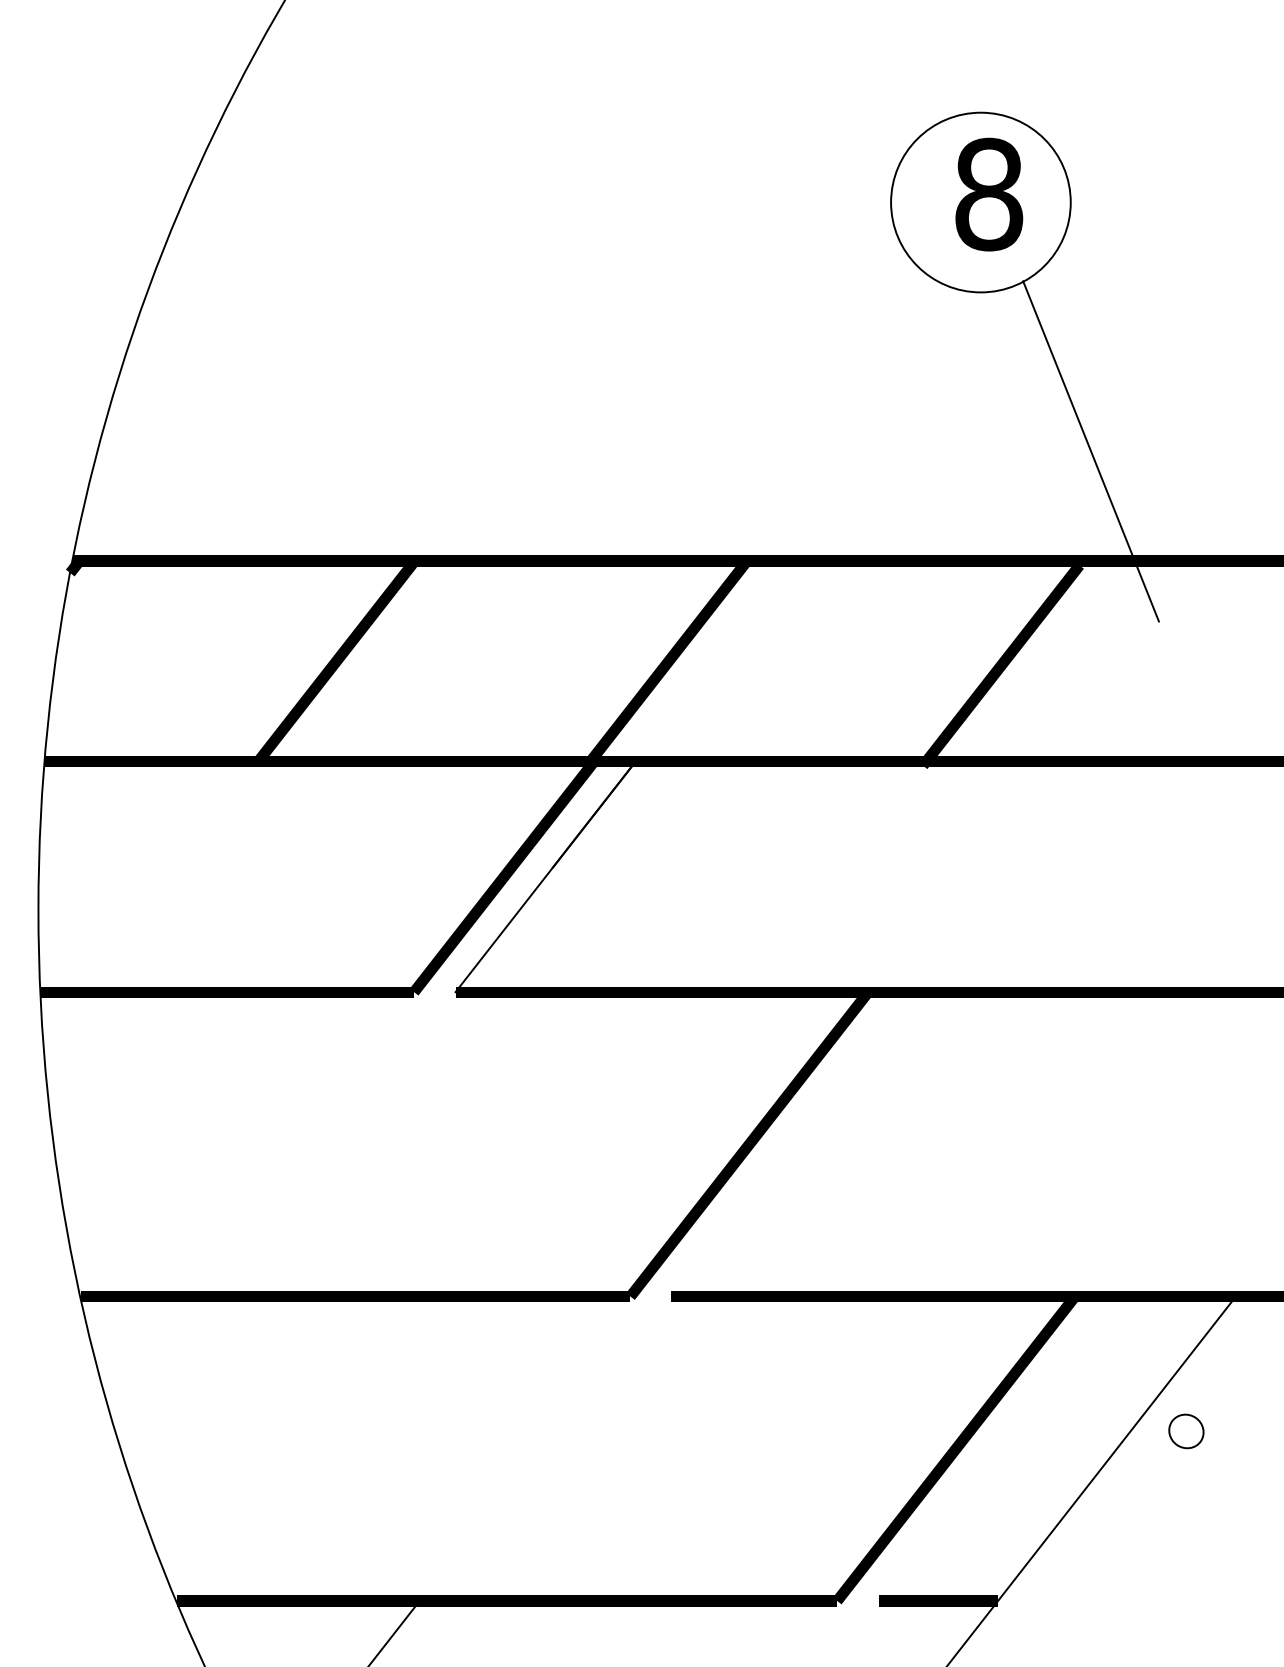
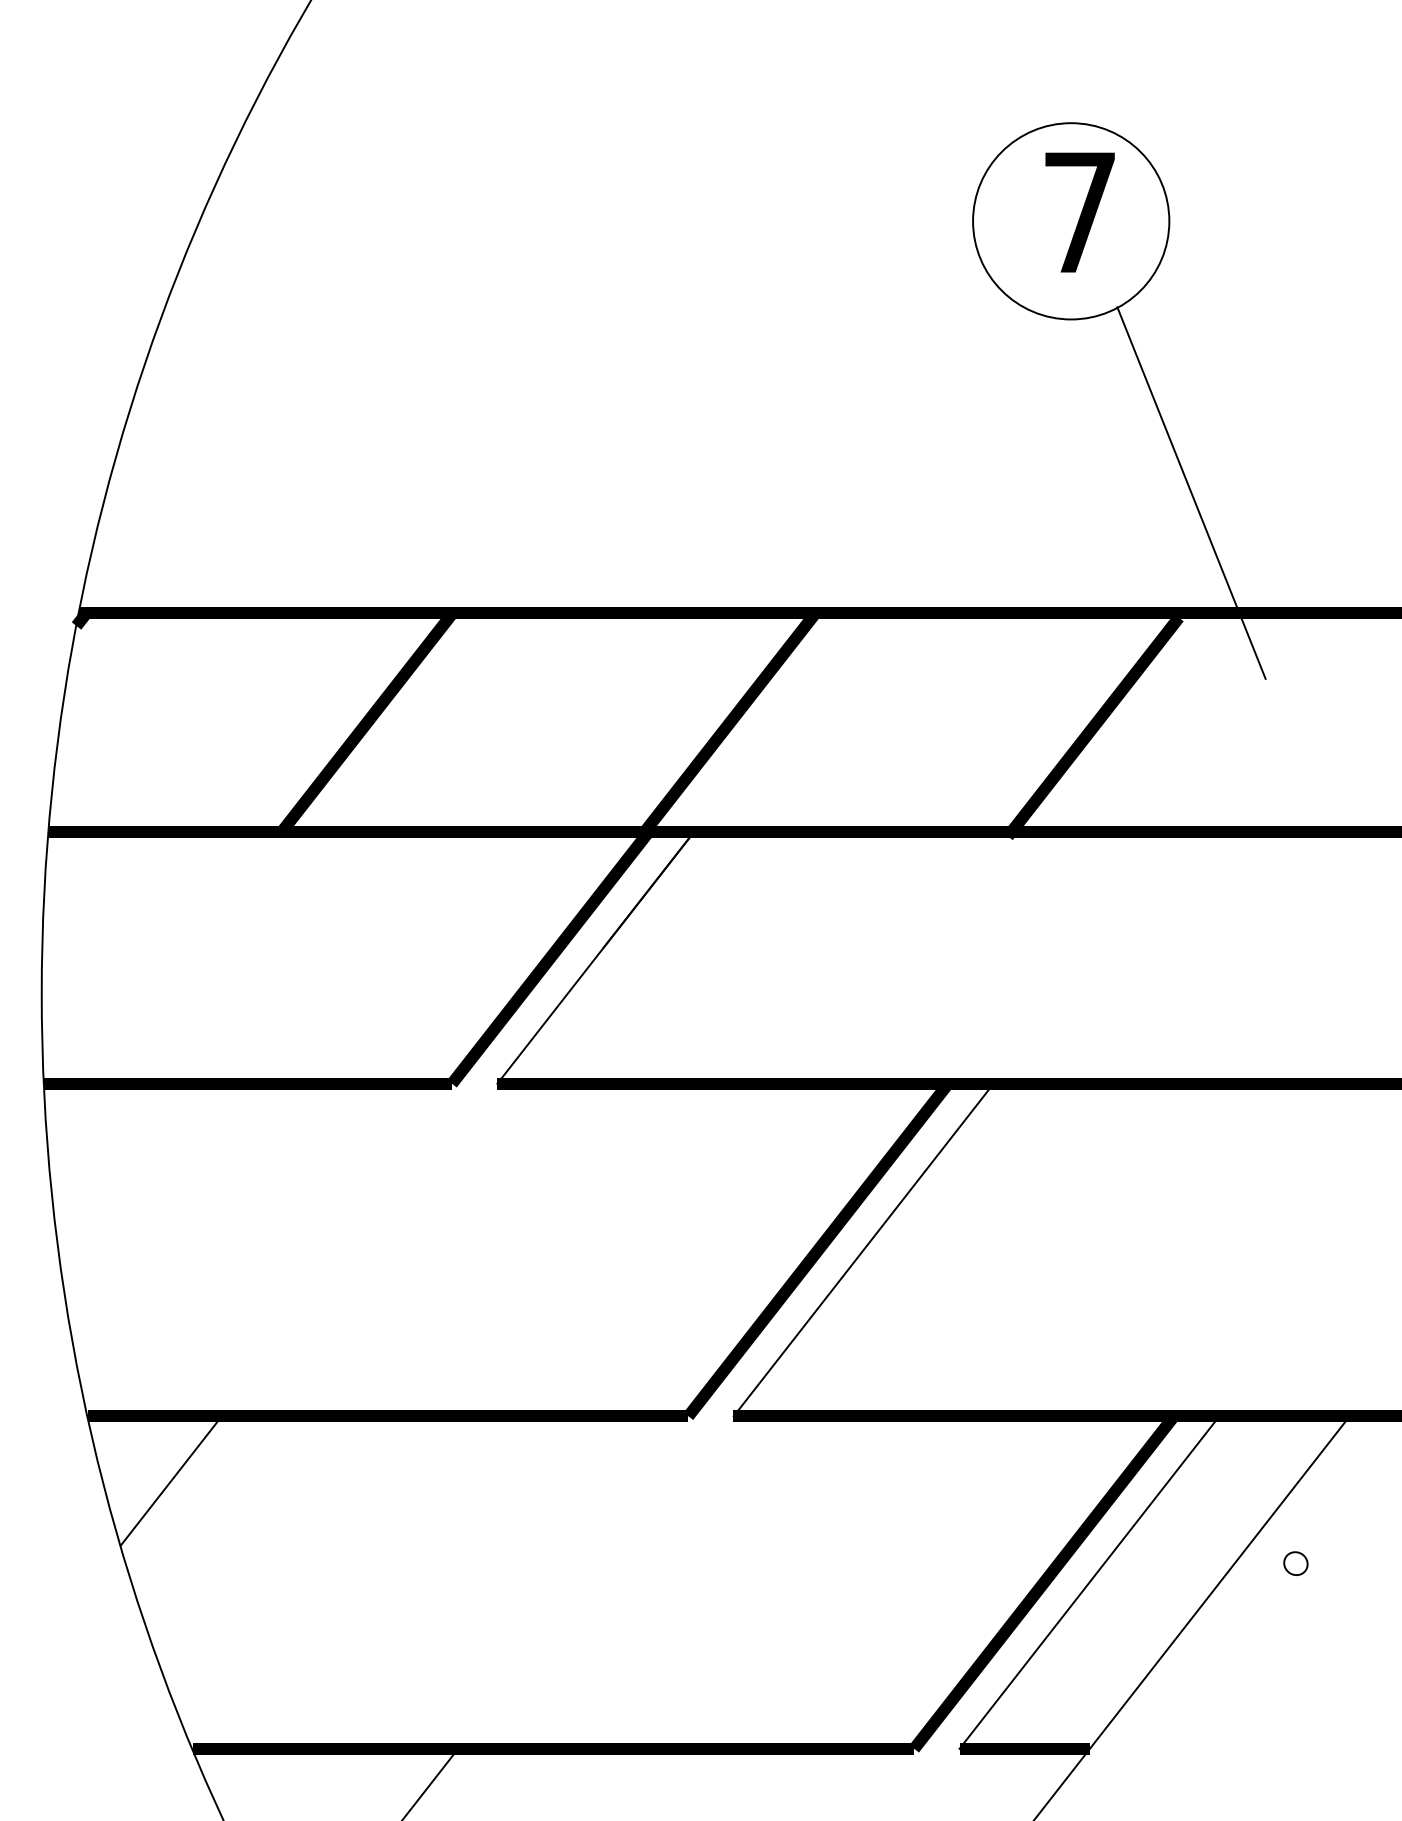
text: (989, 194) -> (1080, 212), 8 -> 7
line: (790, 1144) -> (863, 1250), added
line: (156, 1355) -> (170, 1480), added
part: (1186, 1431) -> (1295, 1563), size x0.62
line: (997, 1448) -> (1089, 1582), added

